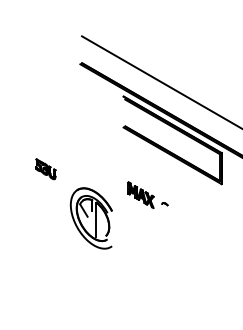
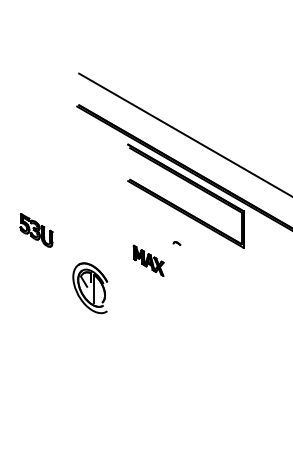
part: (45, 168) -> (36, 229), size x1.4
part: (164, 204) -> (176, 243), moved
part: (91, 217) -> (90, 287), size x0.7

